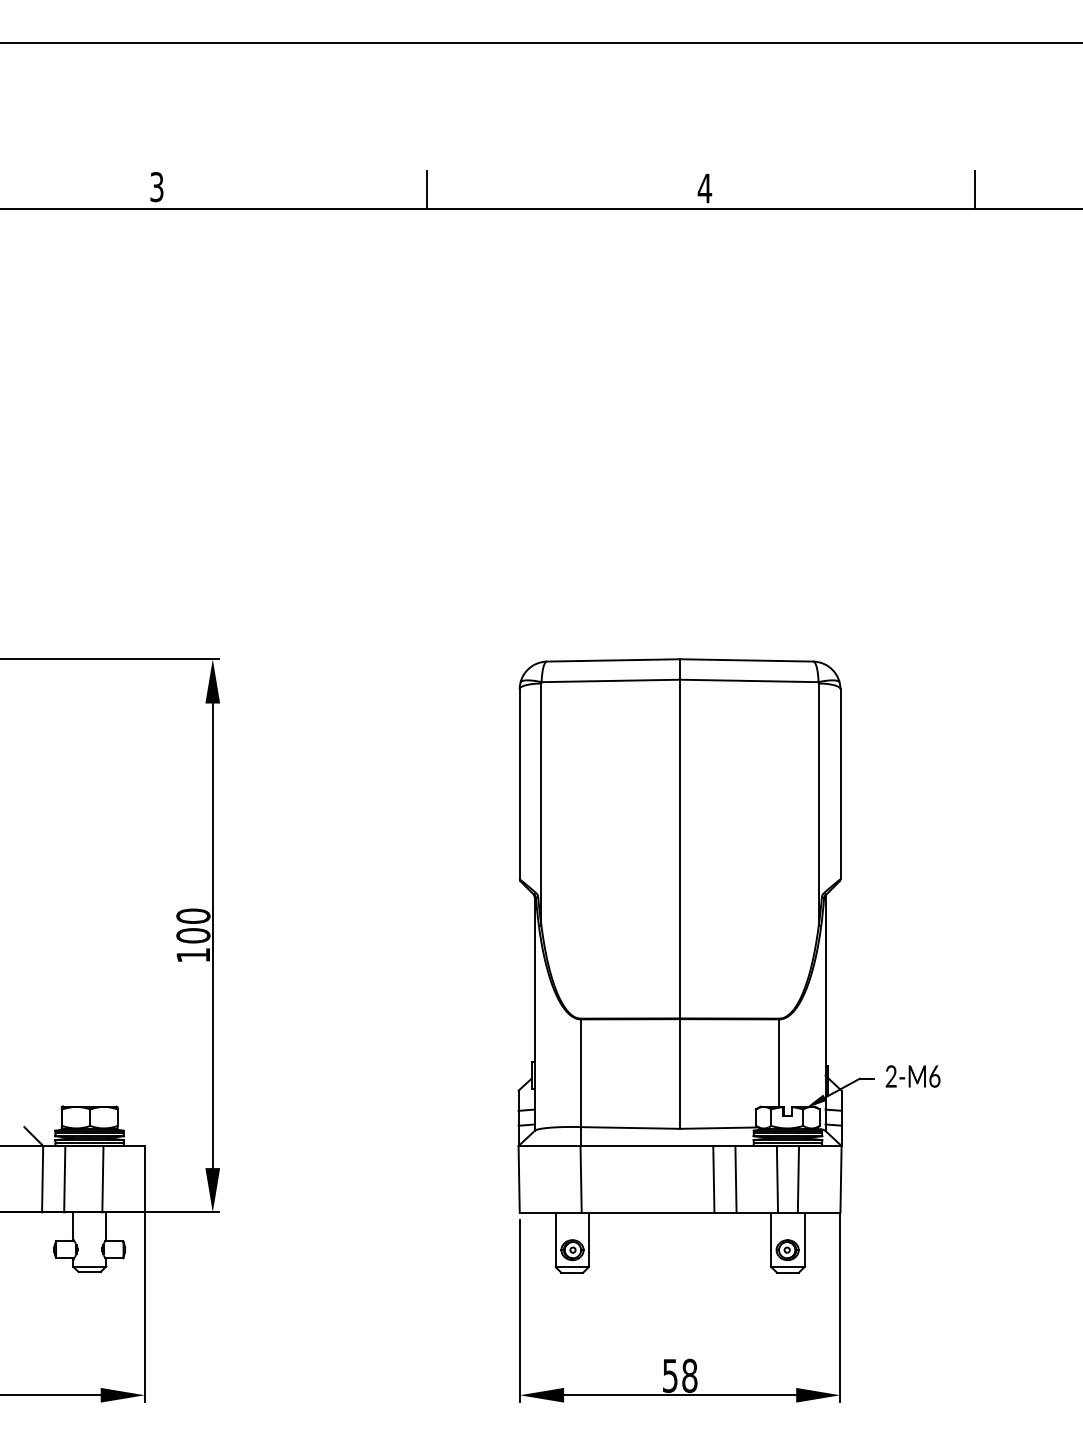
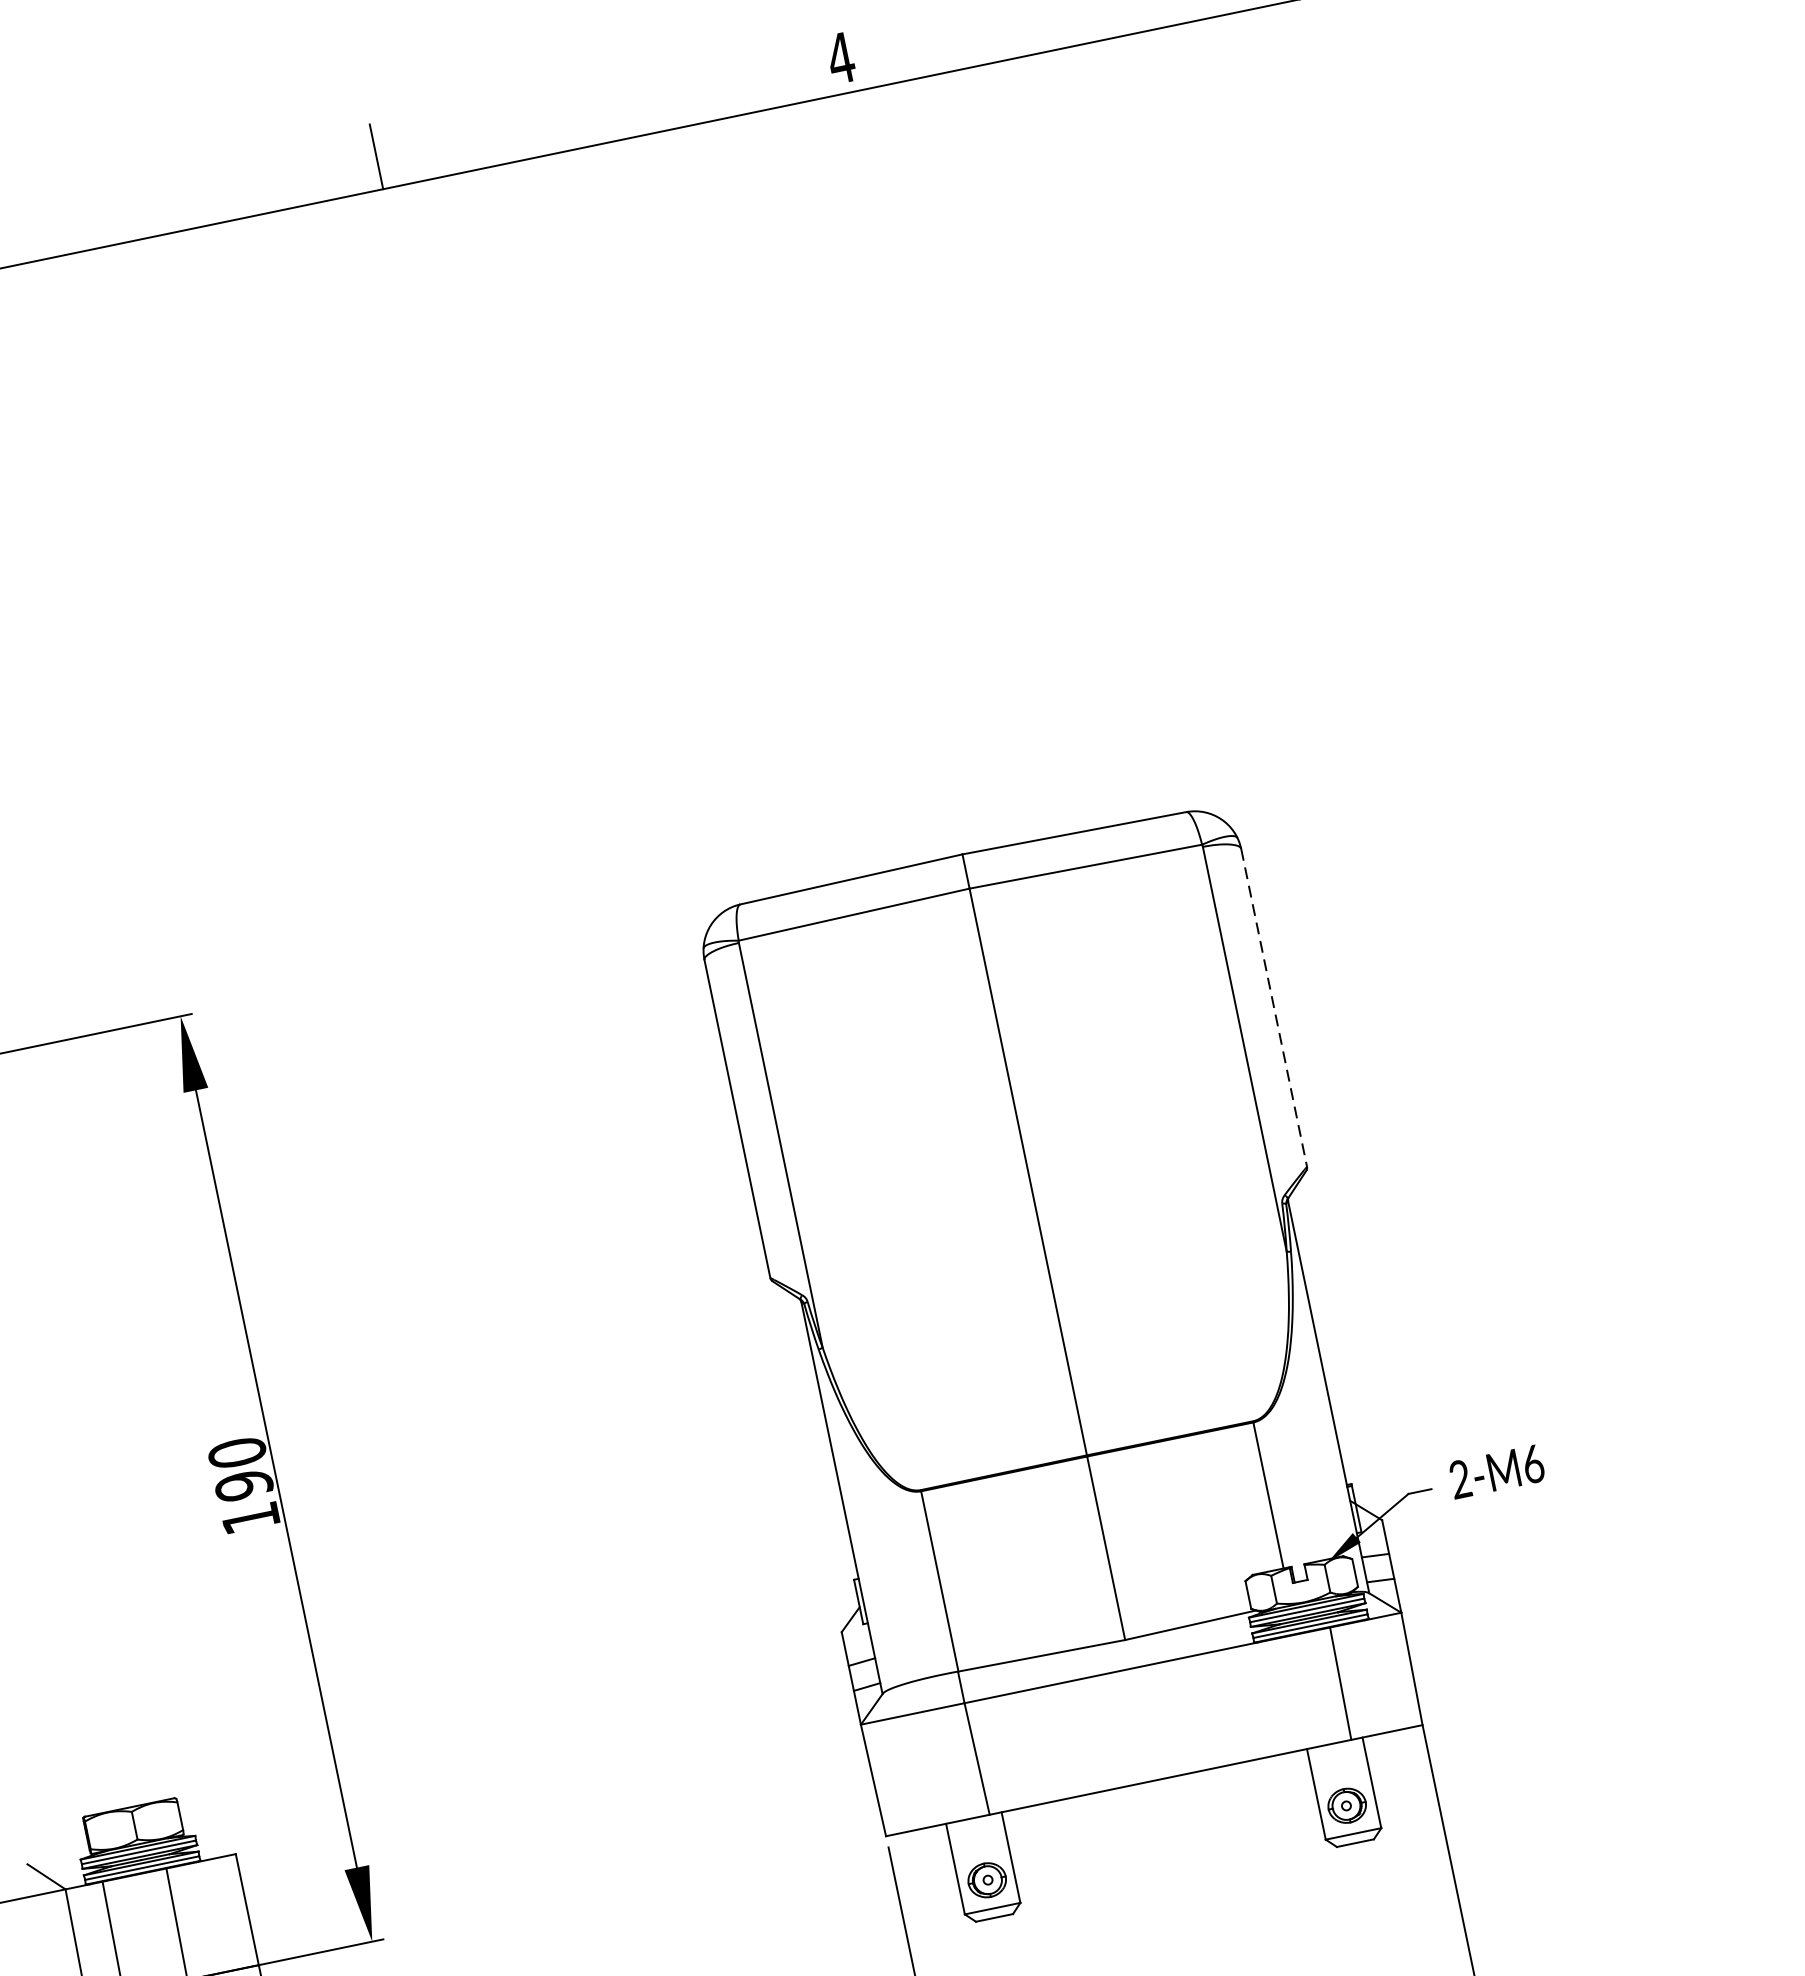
line: (840, 784) -> (1274, 1008), solid -> dashed
text: (193, 935) -> (244, 1485), 100 -> 190
line: (713, 1178) -> (1198, 1711), removed
line: (735, 1178) -> (1235, 1703), removed
line: (777, 1178) -> (1305, 1689), removed

